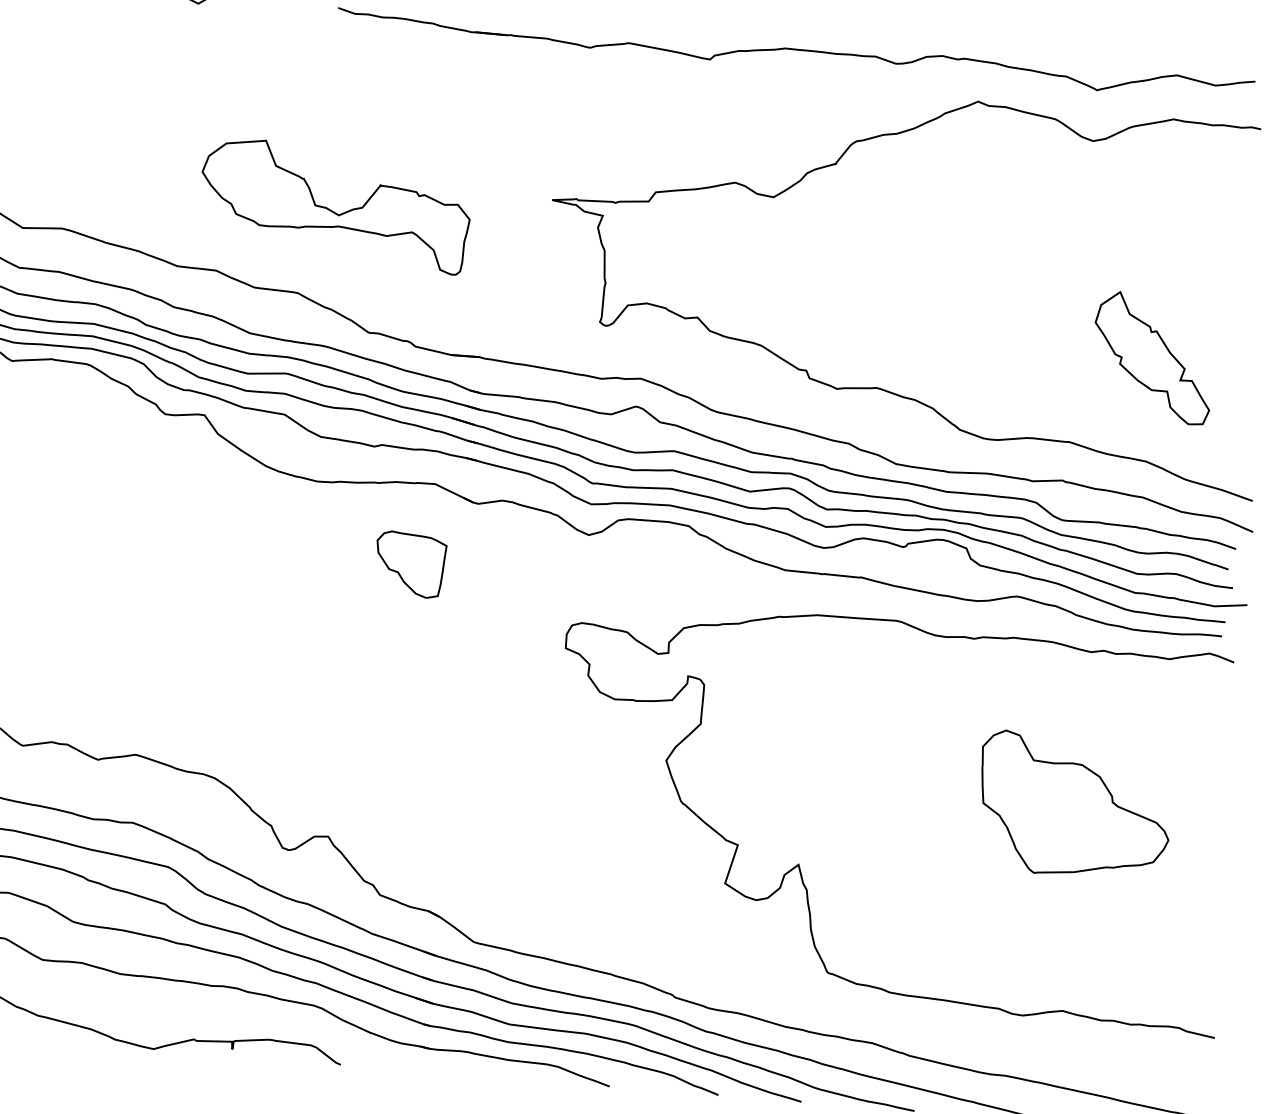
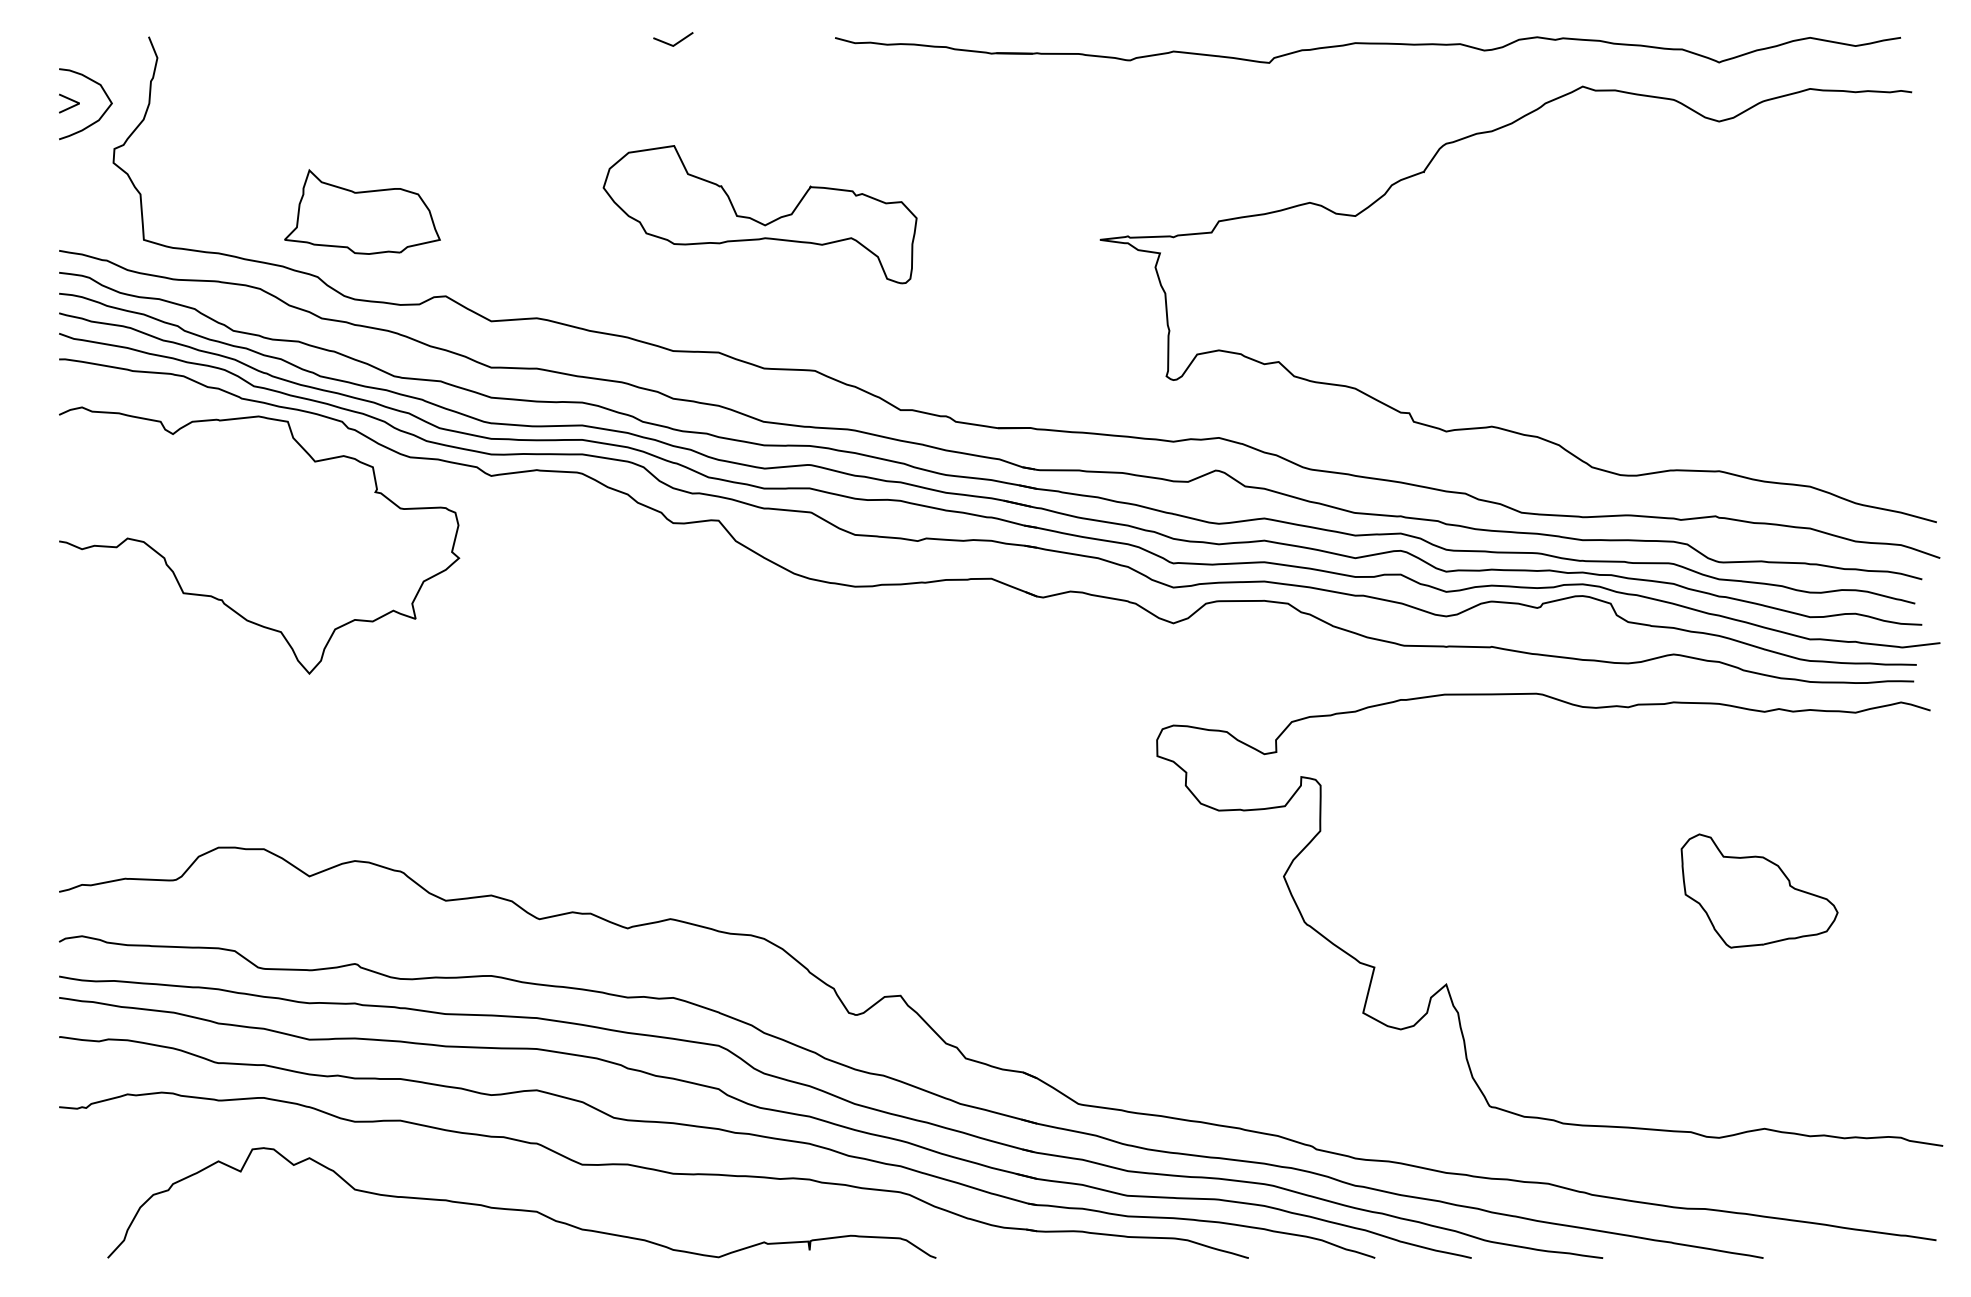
part: (332, 210) -> (757, 220), moved
part: (1153, 358) -> (1808, 366), removed
part: (410, 564) -> (970, 673), removed
part: (1074, 805) -> (1759, 890), size x0.7

